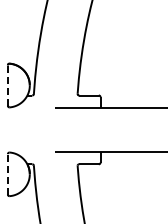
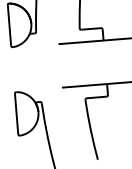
line: (7, 86) -> (9, 26), dashed -> solid
line: (7, 174) -> (16, 114), dashed -> solid

